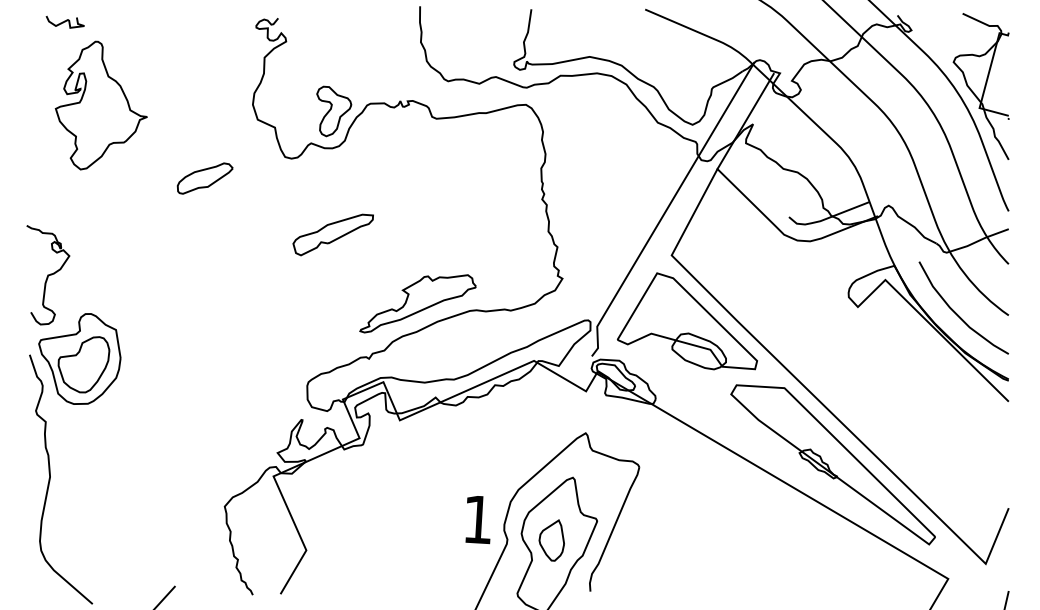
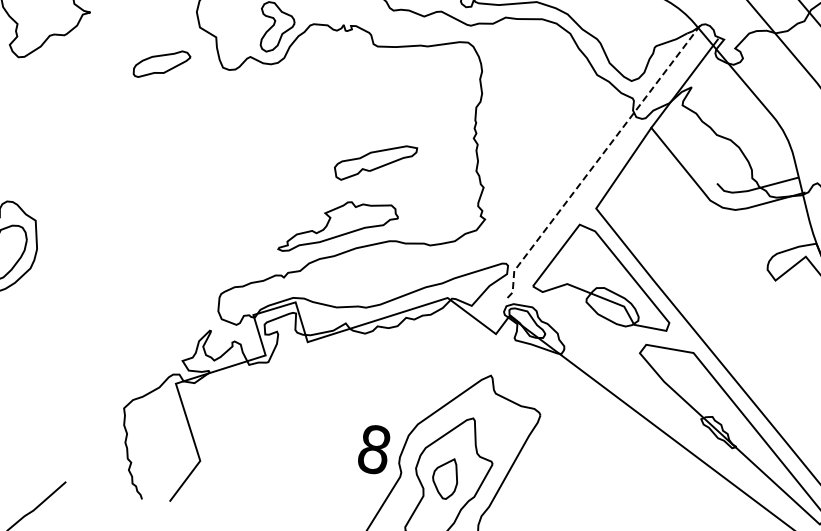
part: (204, 178) -> (161, 64), moved
line: (666, 209) -> (596, 162), solid -> dashed
part: (332, 234) -> (374, 162), moved
text: (477, 519) -> (373, 449), 1 -> 8

